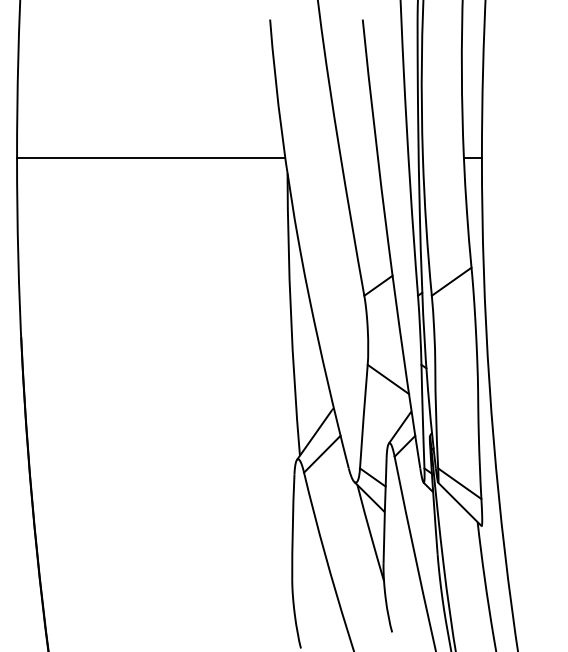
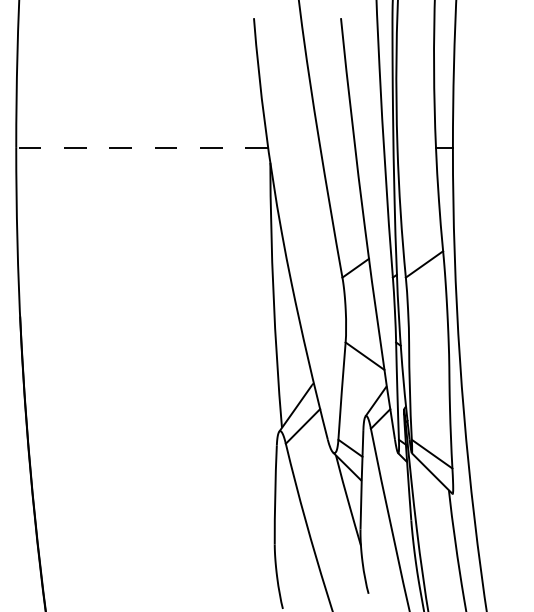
line: (150, 157) -> (141, 147), solid -> dashed

